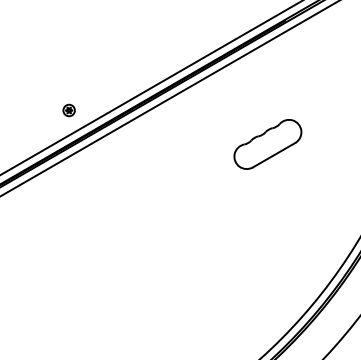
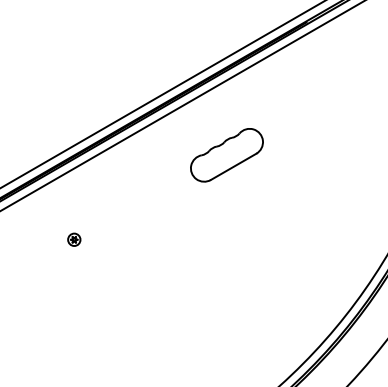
part: (69, 110) -> (74, 239), moved
part: (267, 144) -> (226, 155), moved

